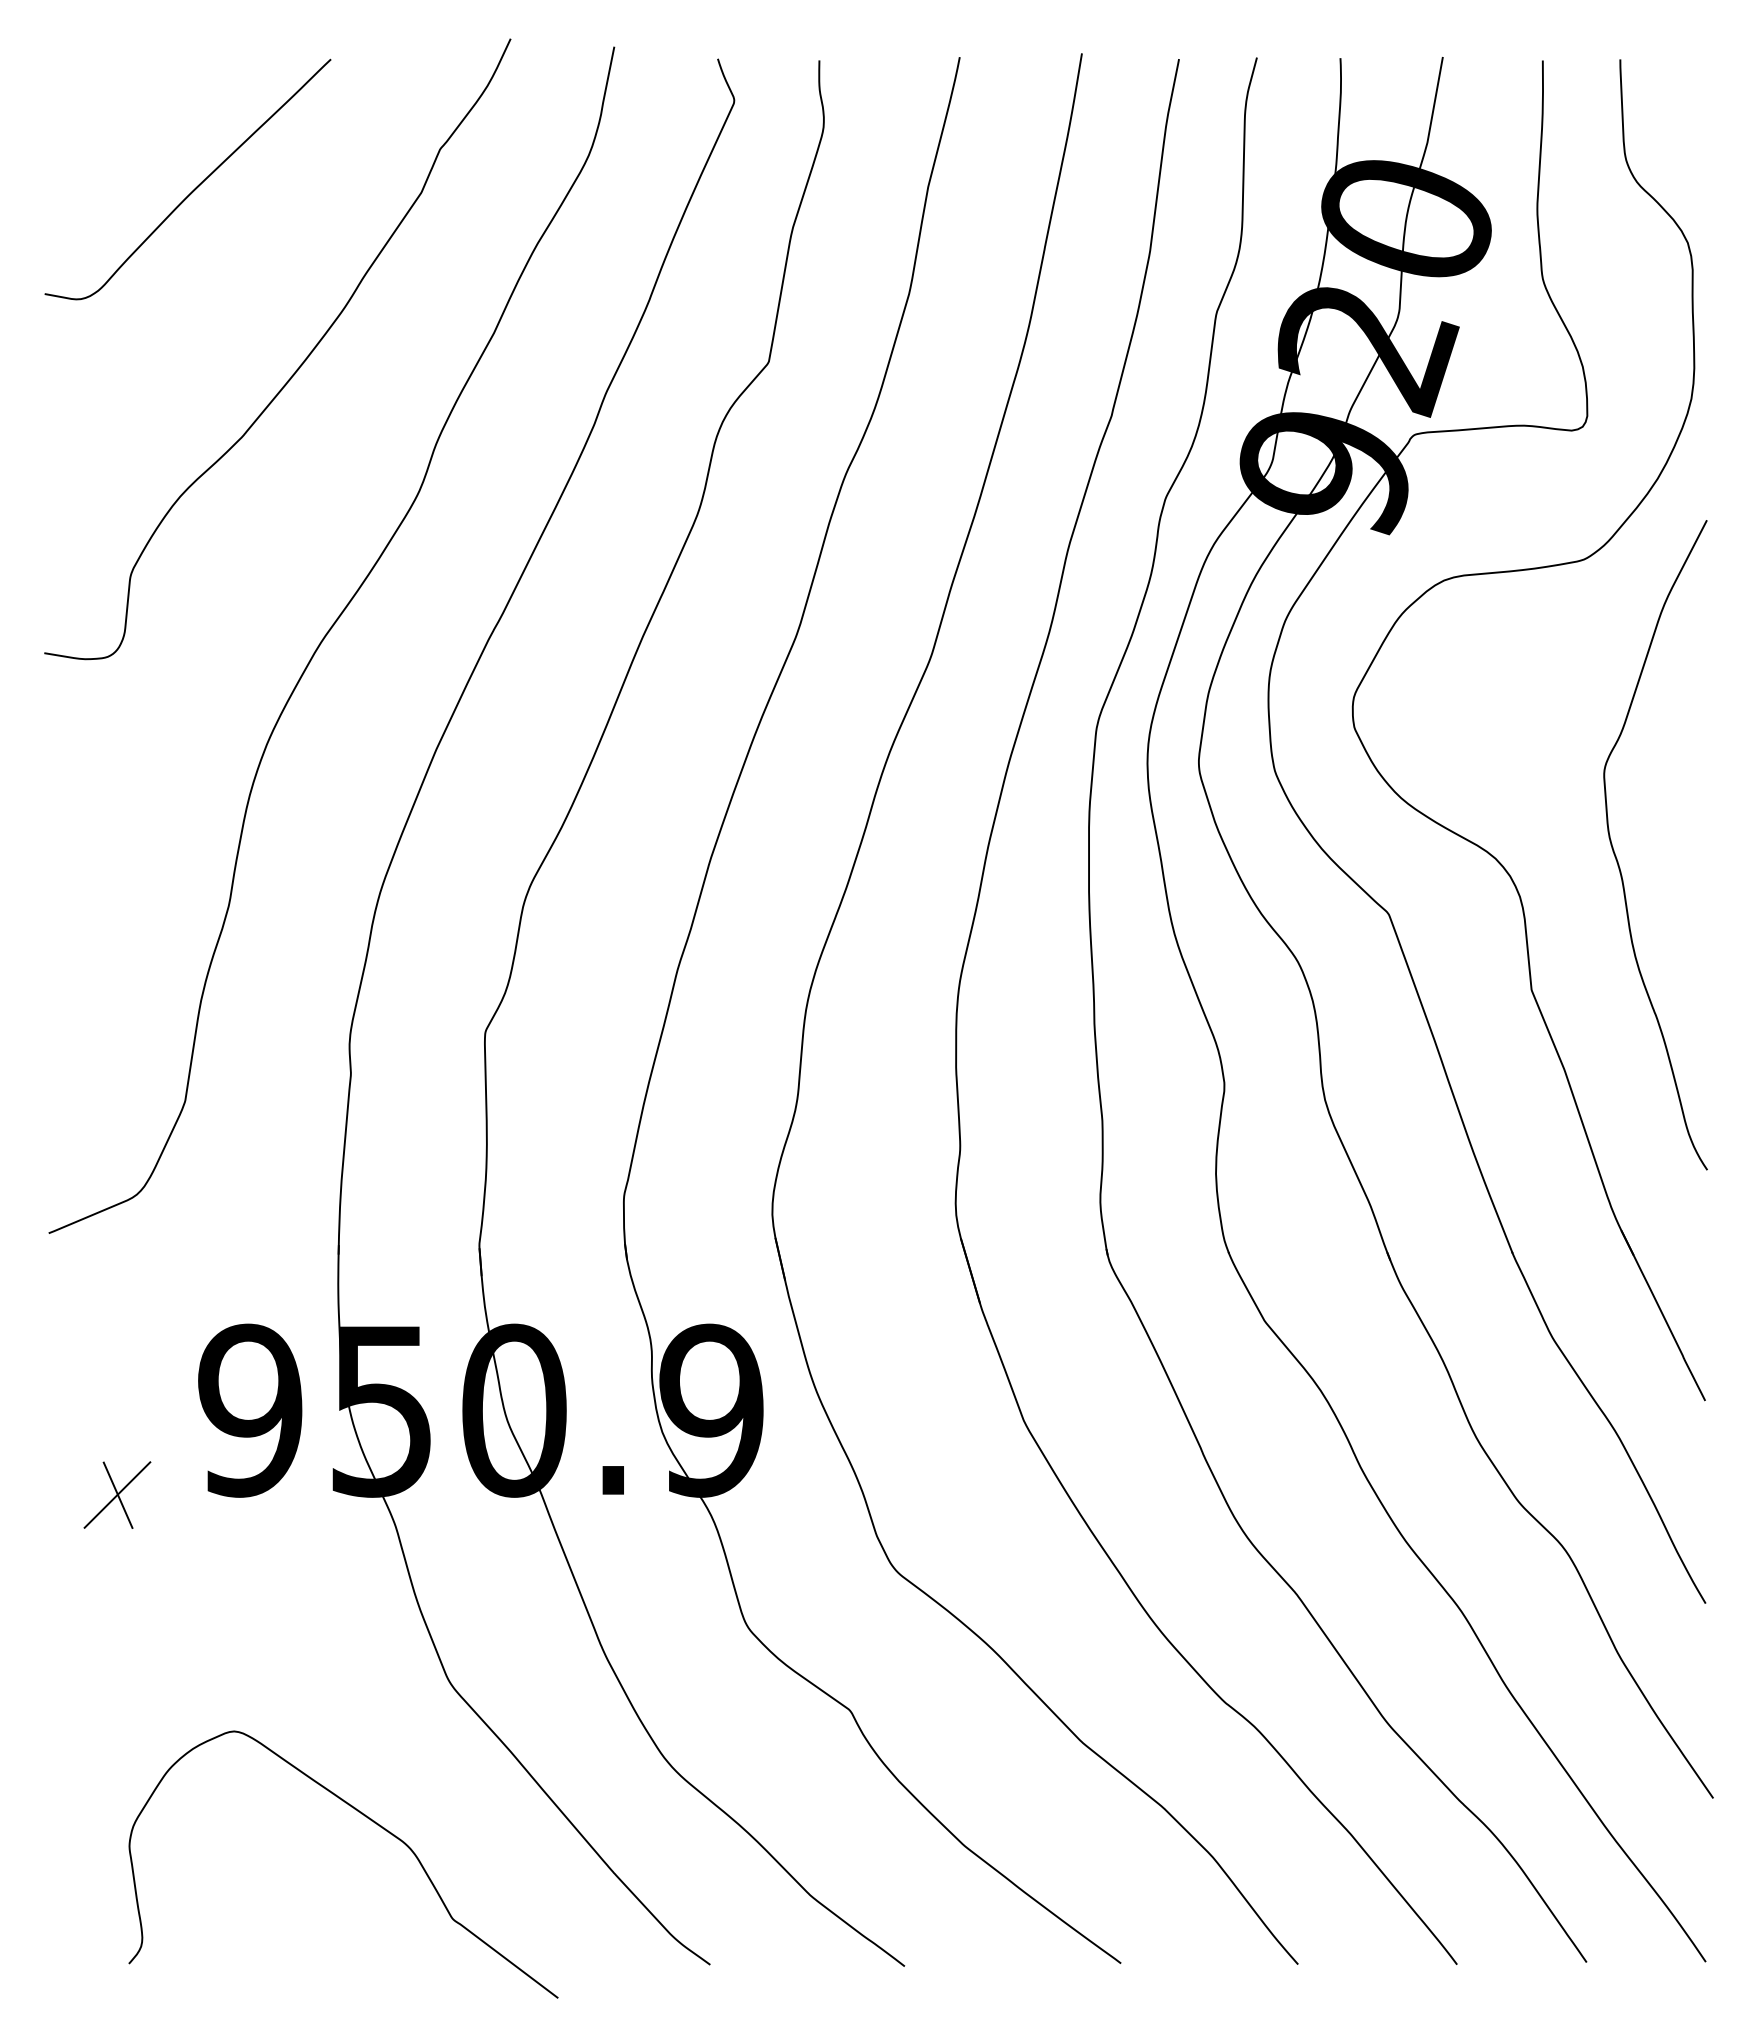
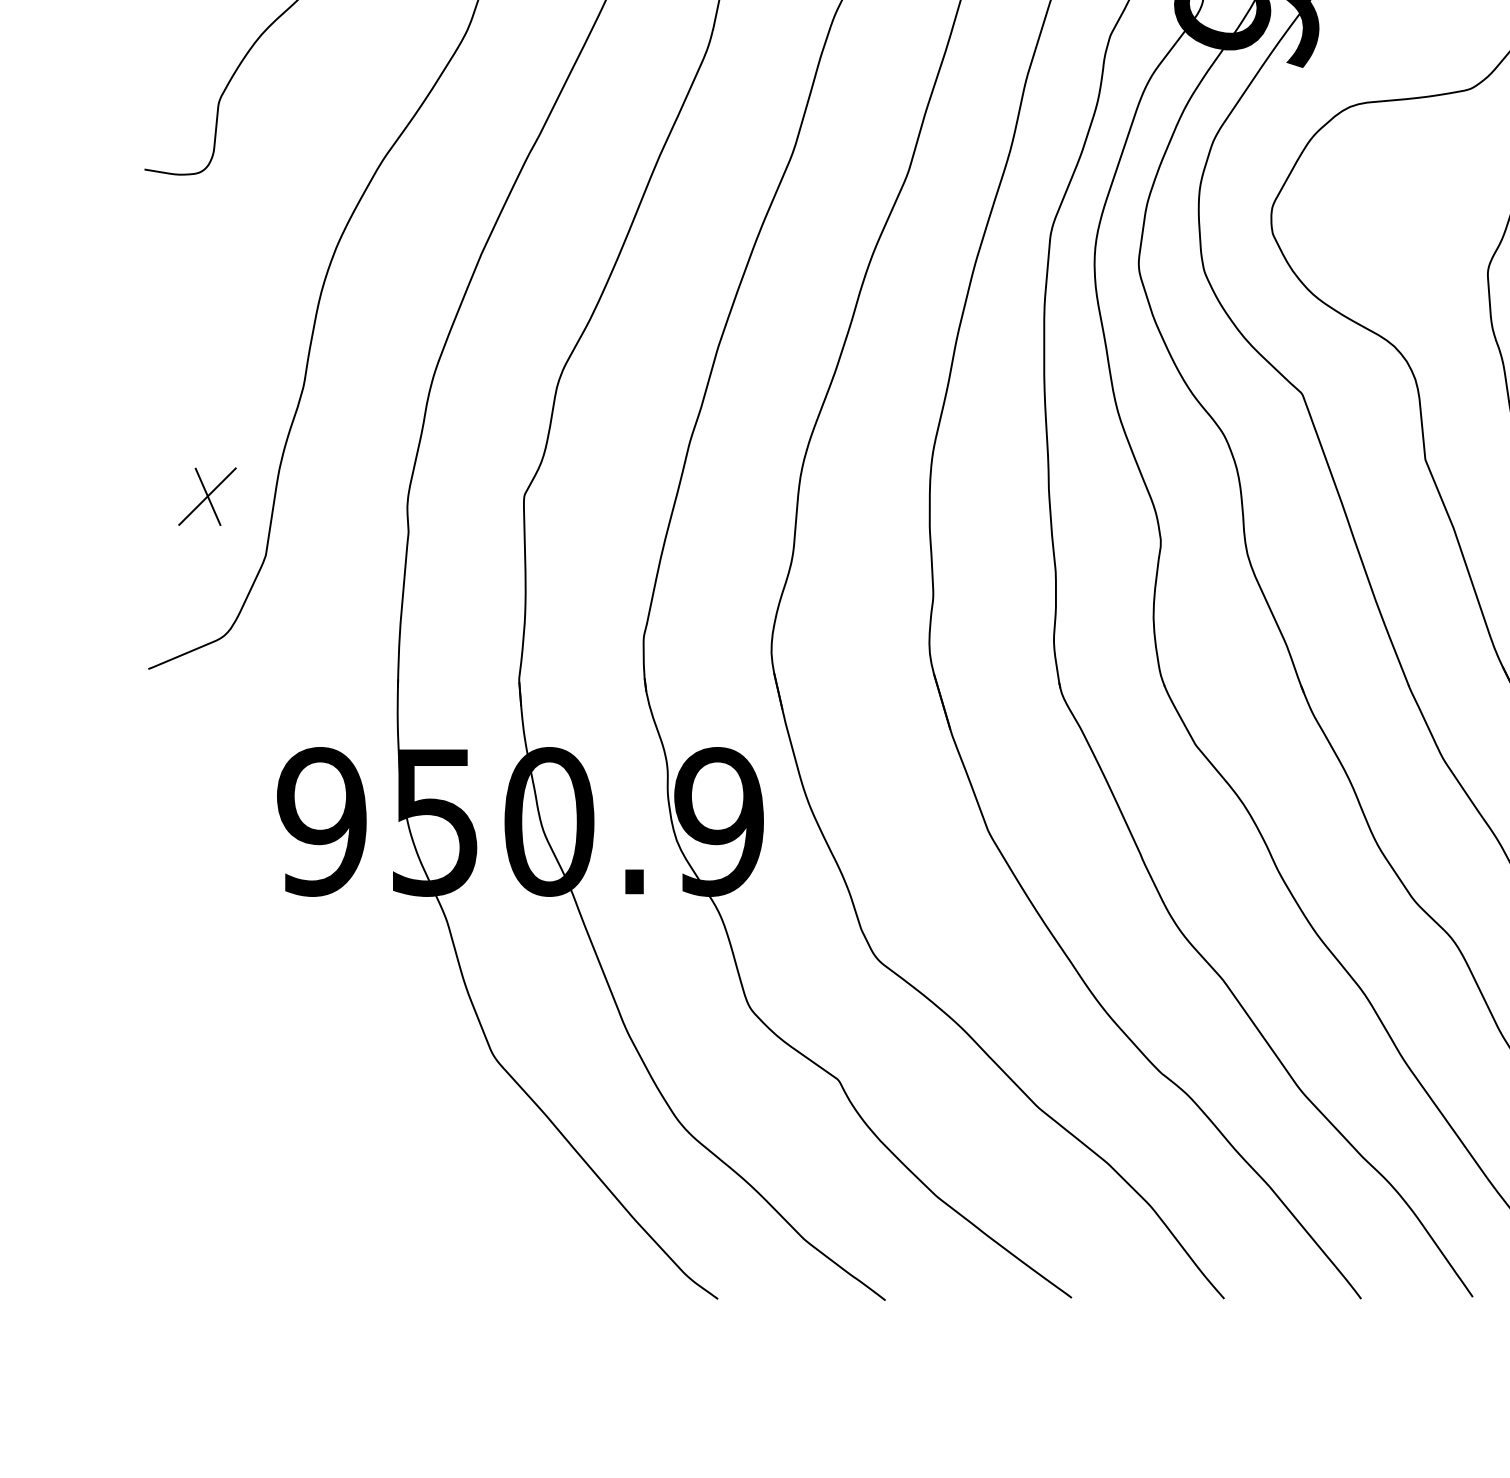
part: (117, 1494) -> (207, 496), moved
curve: (371, 1821) -> (426, 1175), removed

